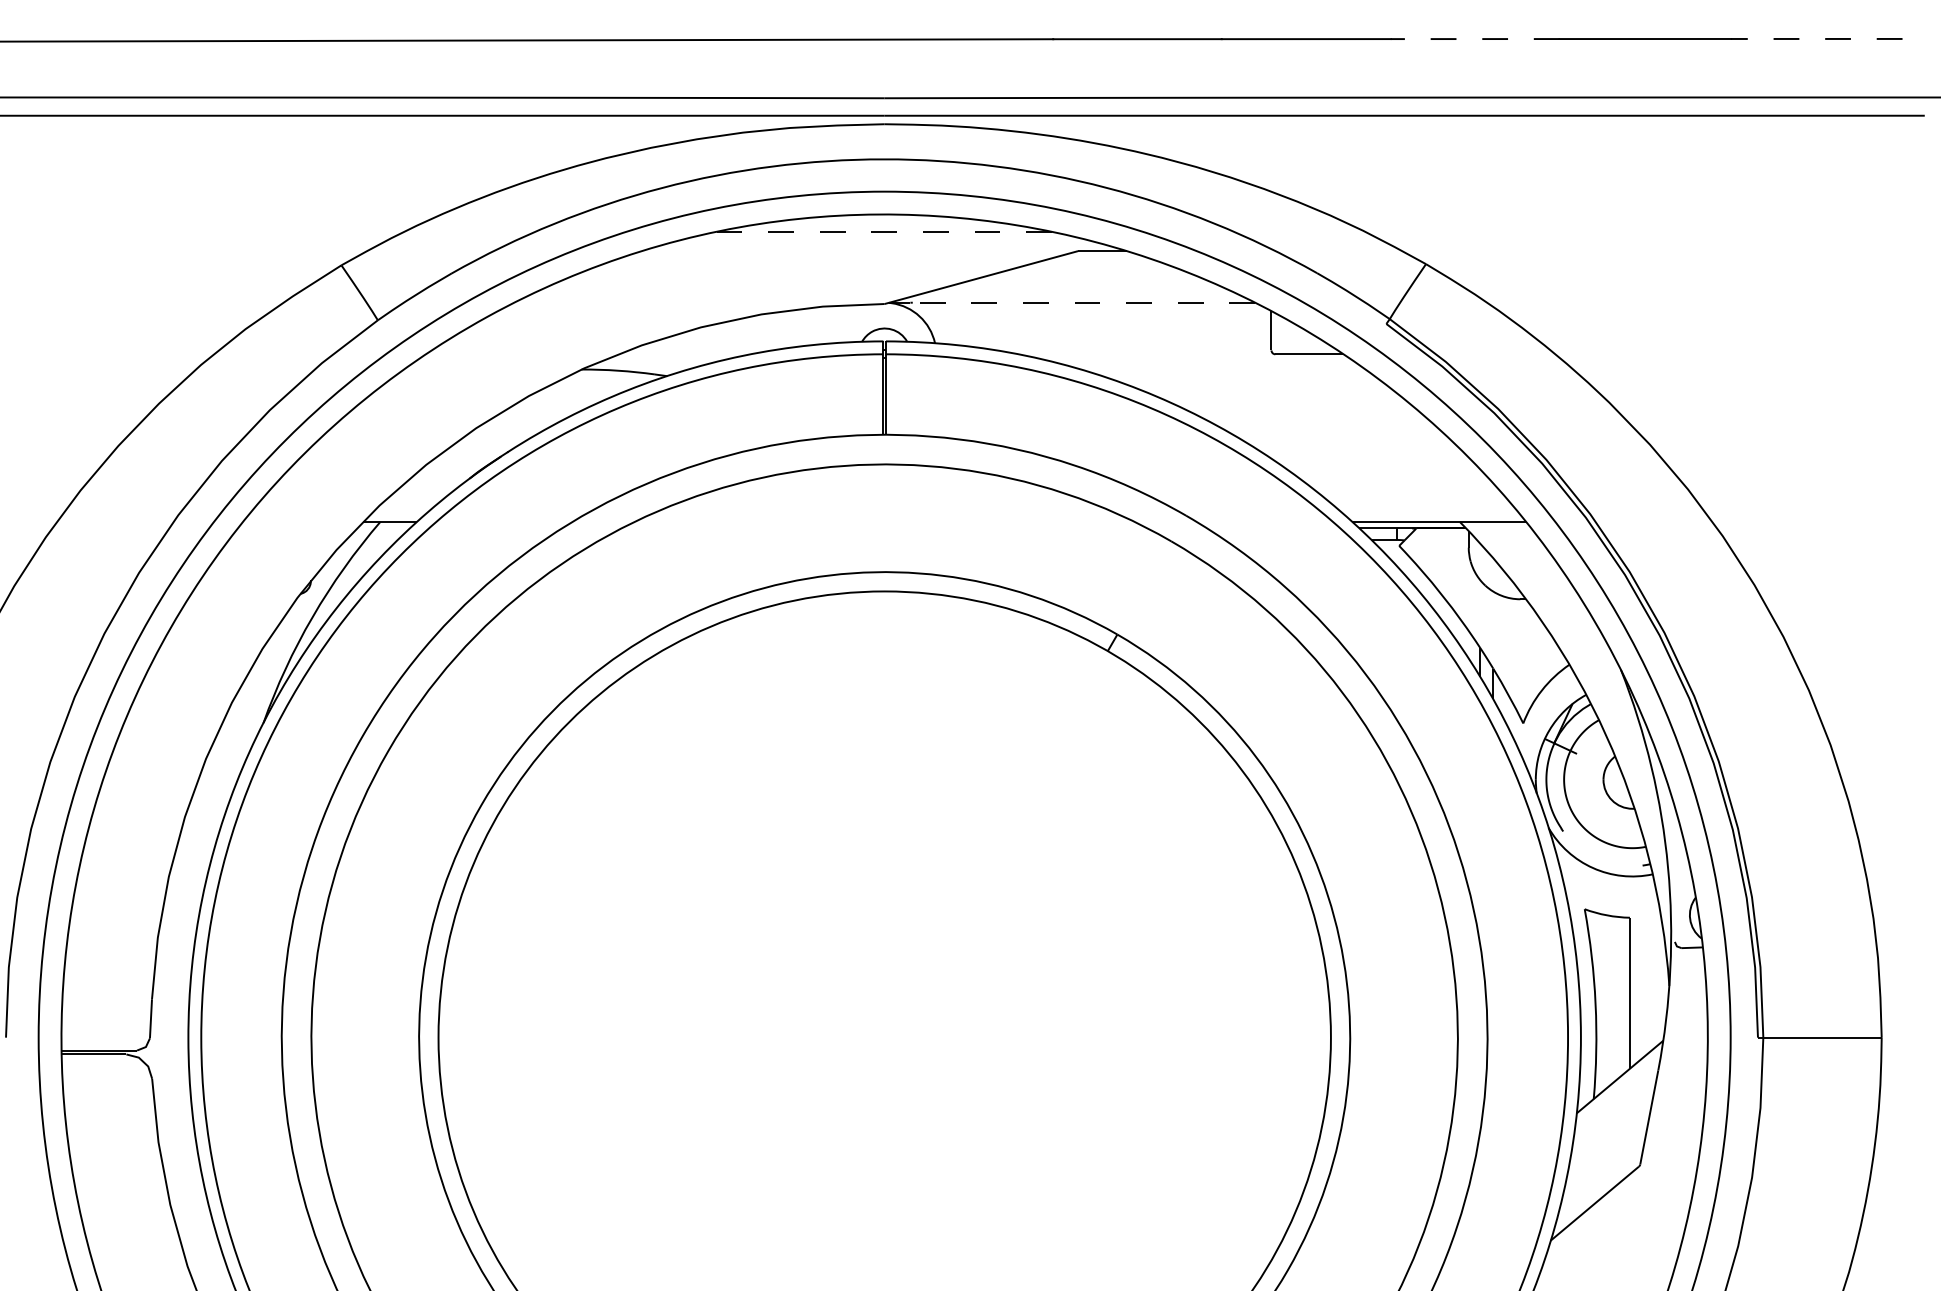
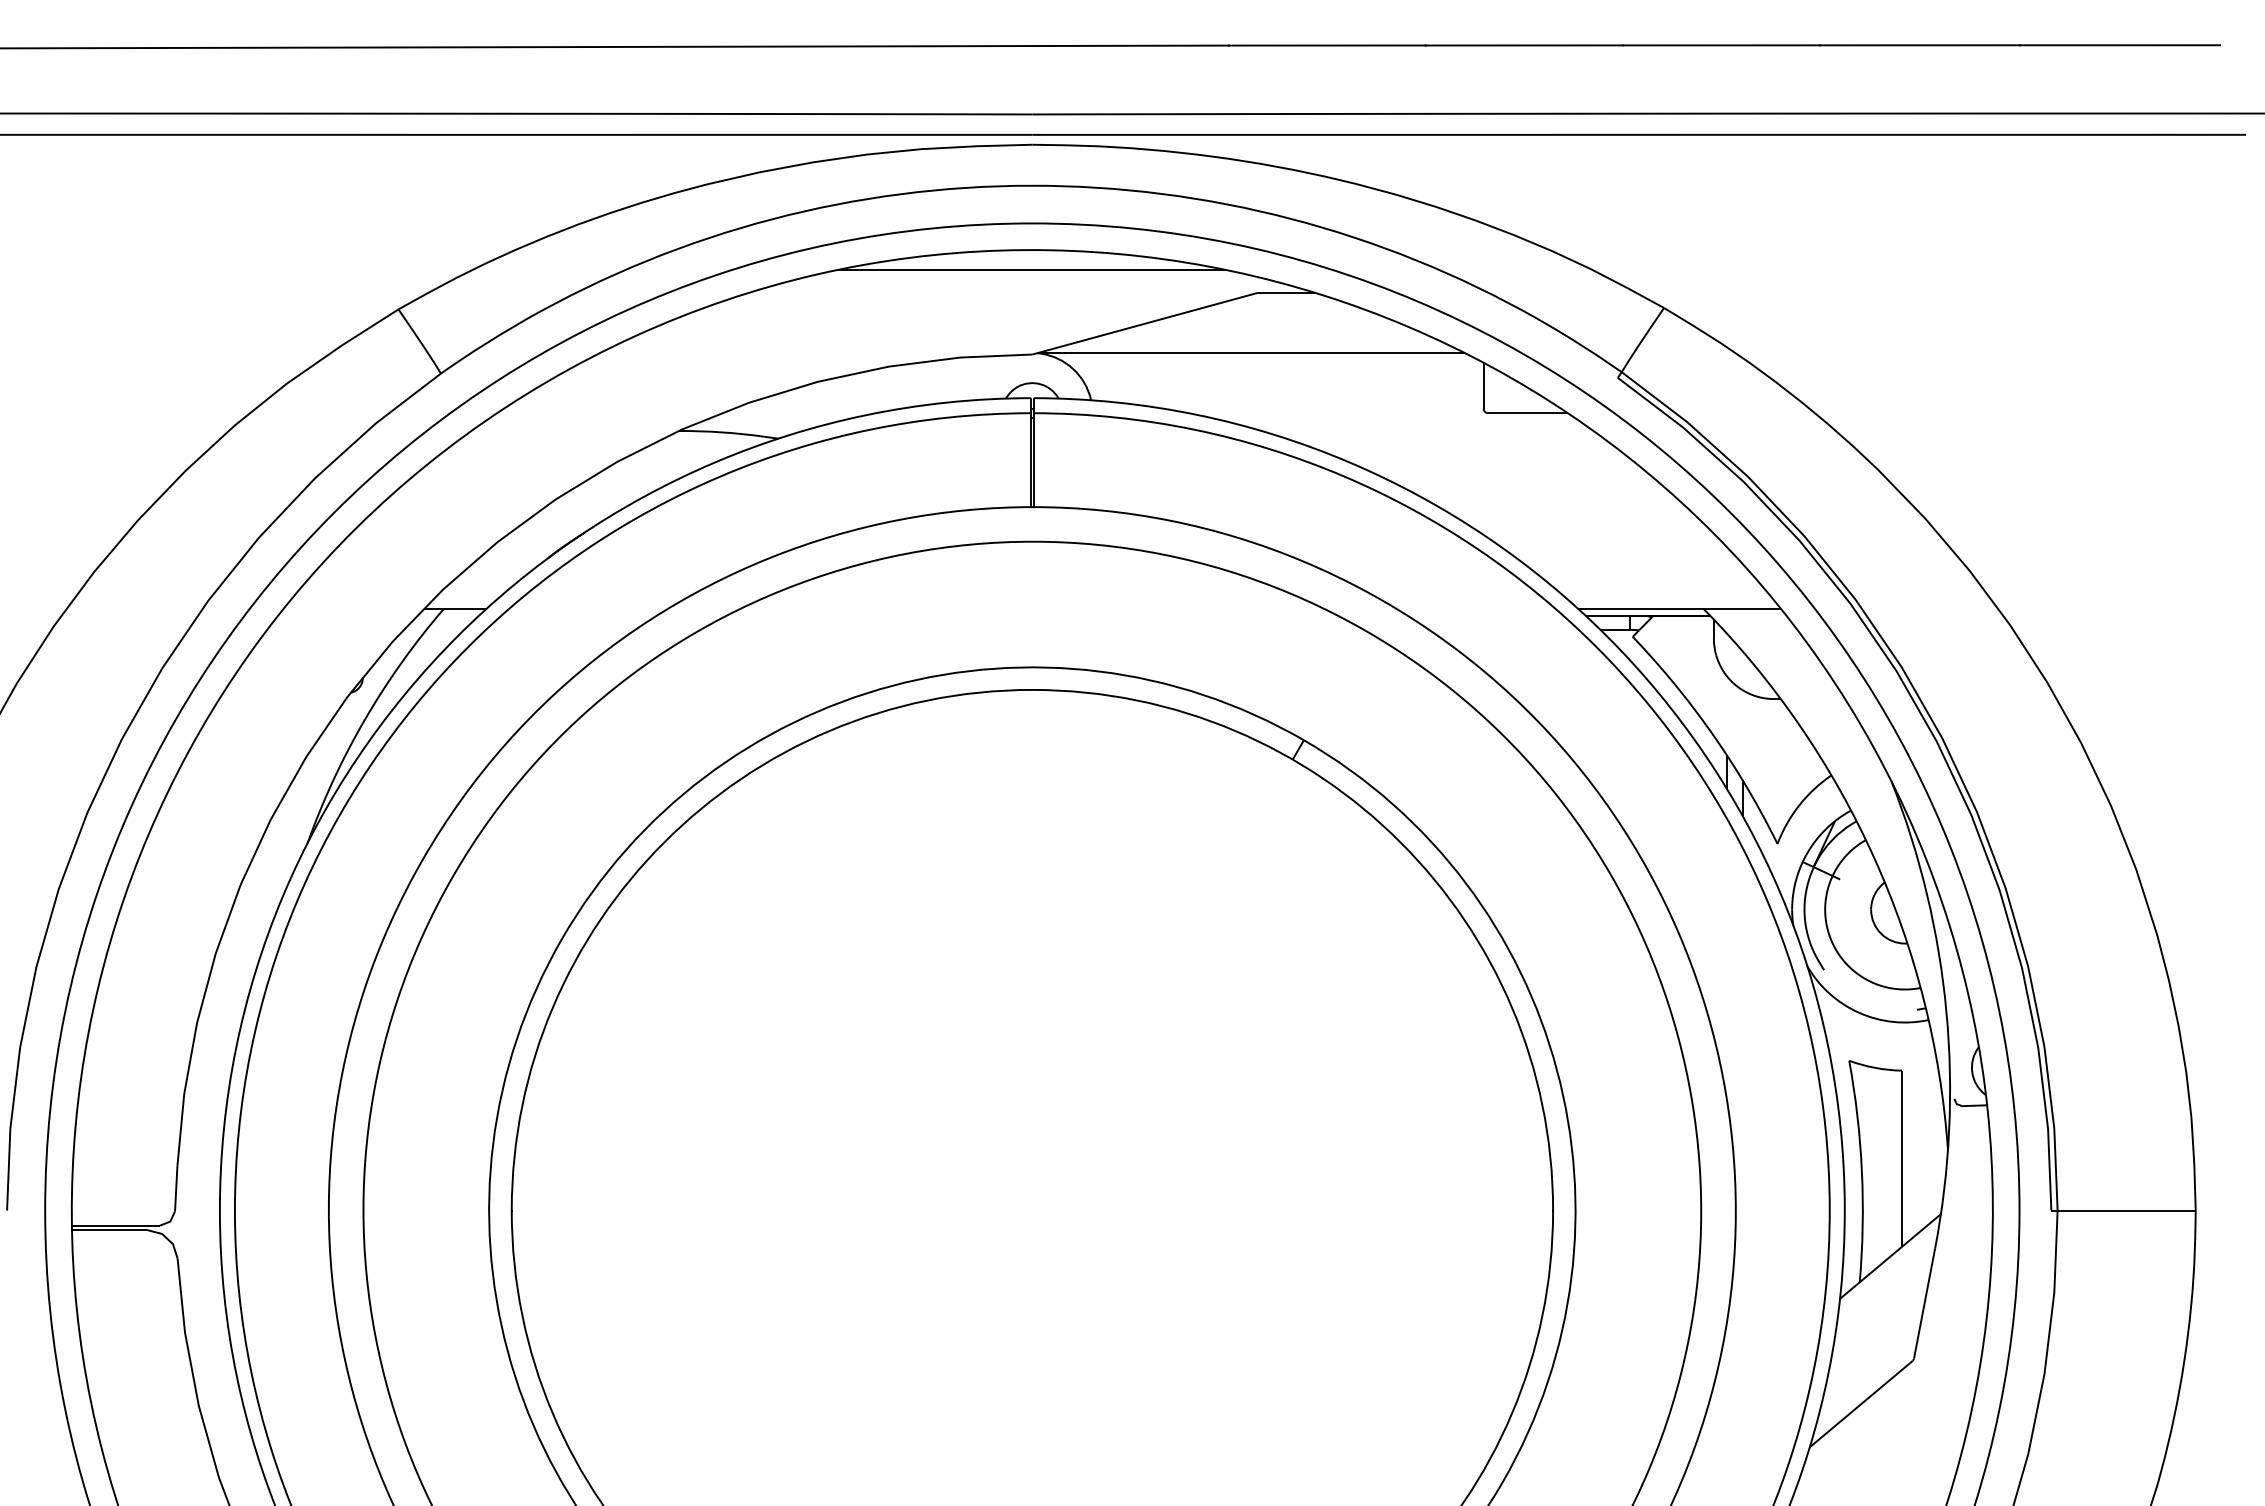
line: (1475, 39) -> (1721, 45), dashed -> solid
line: (1817, 39) -> (2120, 45), dashed -> solid
line: (883, 231) -> (1031, 270), dashed -> solid
line: (1071, 303) -> (1250, 353), dashed -> solid

